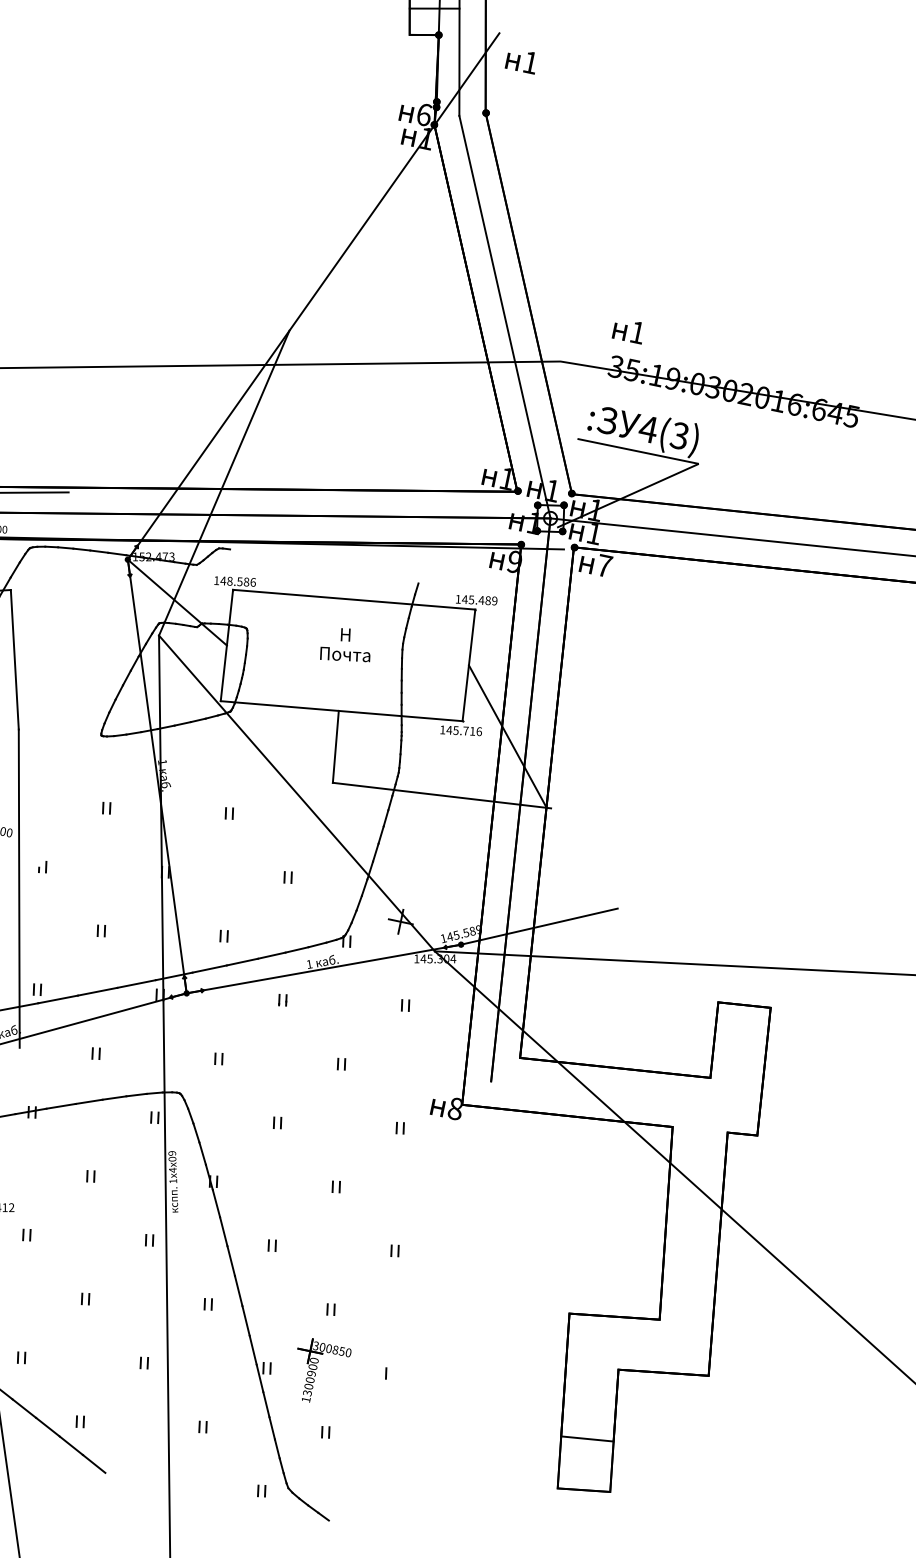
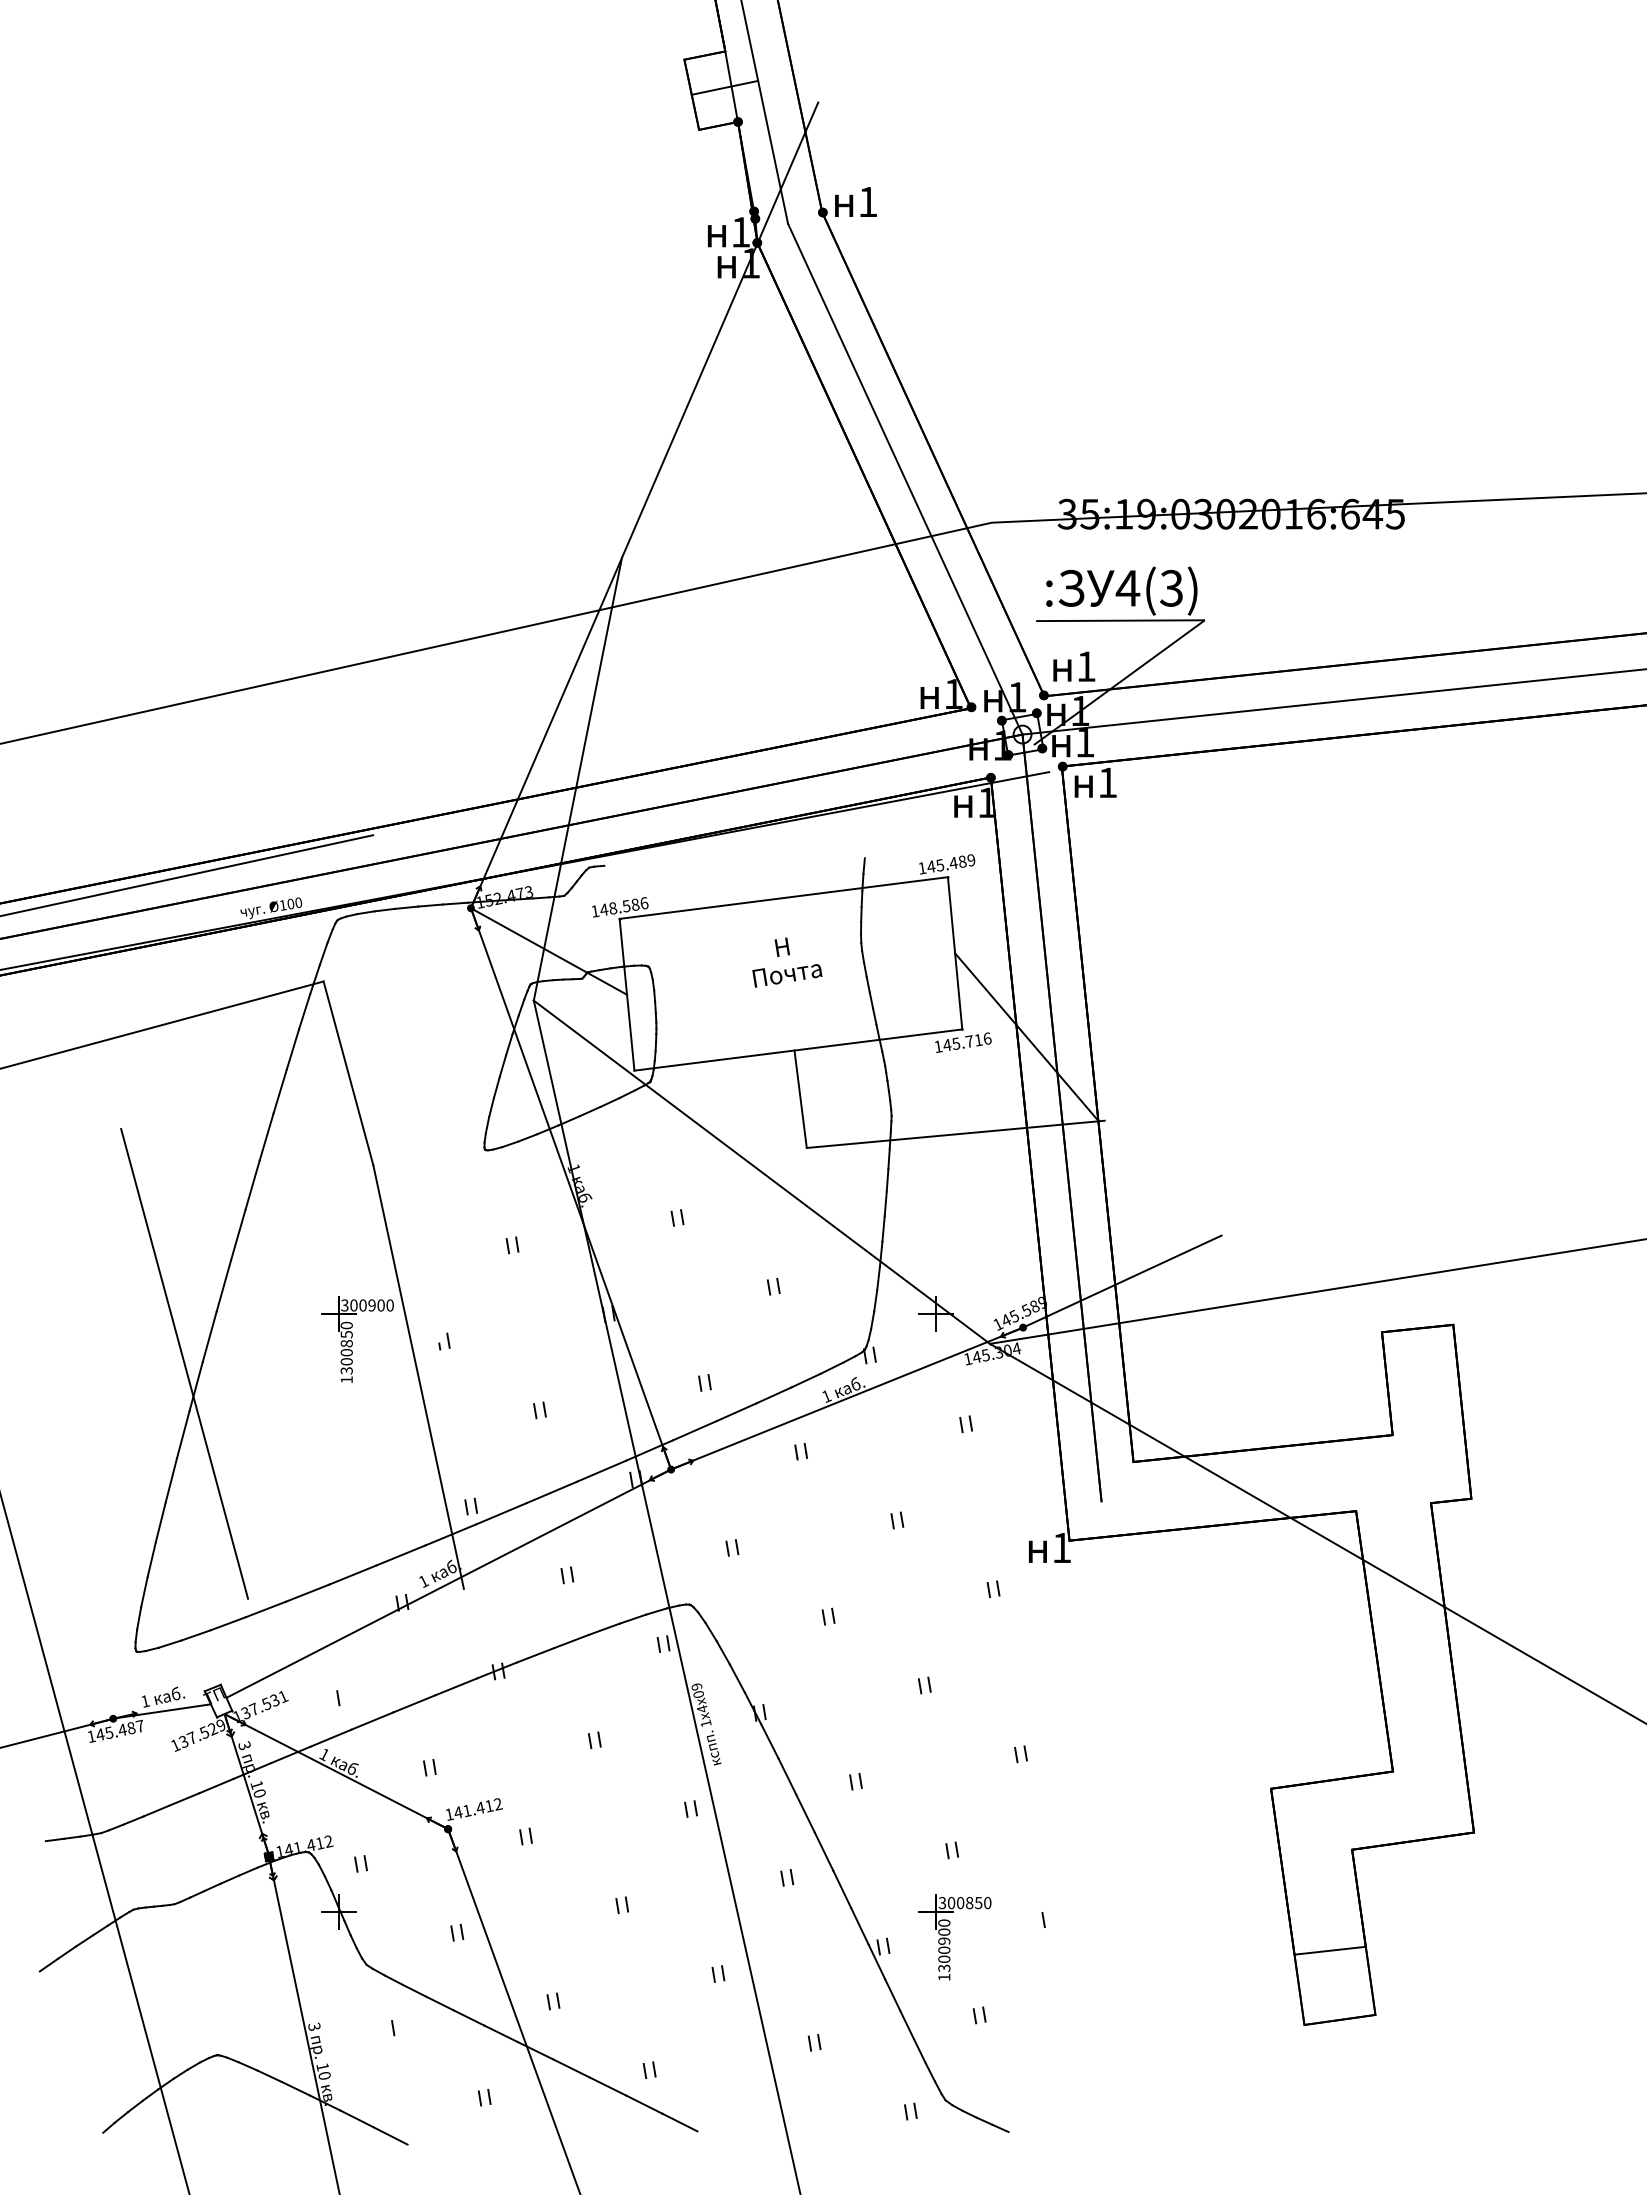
text: (521, 60) -> (855, 201), moved
text: (424, 114) -> (741, 231), 6 -> 1
text: (629, 330) -> (1074, 666), moved
text: (515, 561) -> (987, 802), 9 -> 1
text: (604, 565) -> (1107, 782), 7 -> 1
text: (455, 1108) -> (1061, 1547), 8 -> 1

